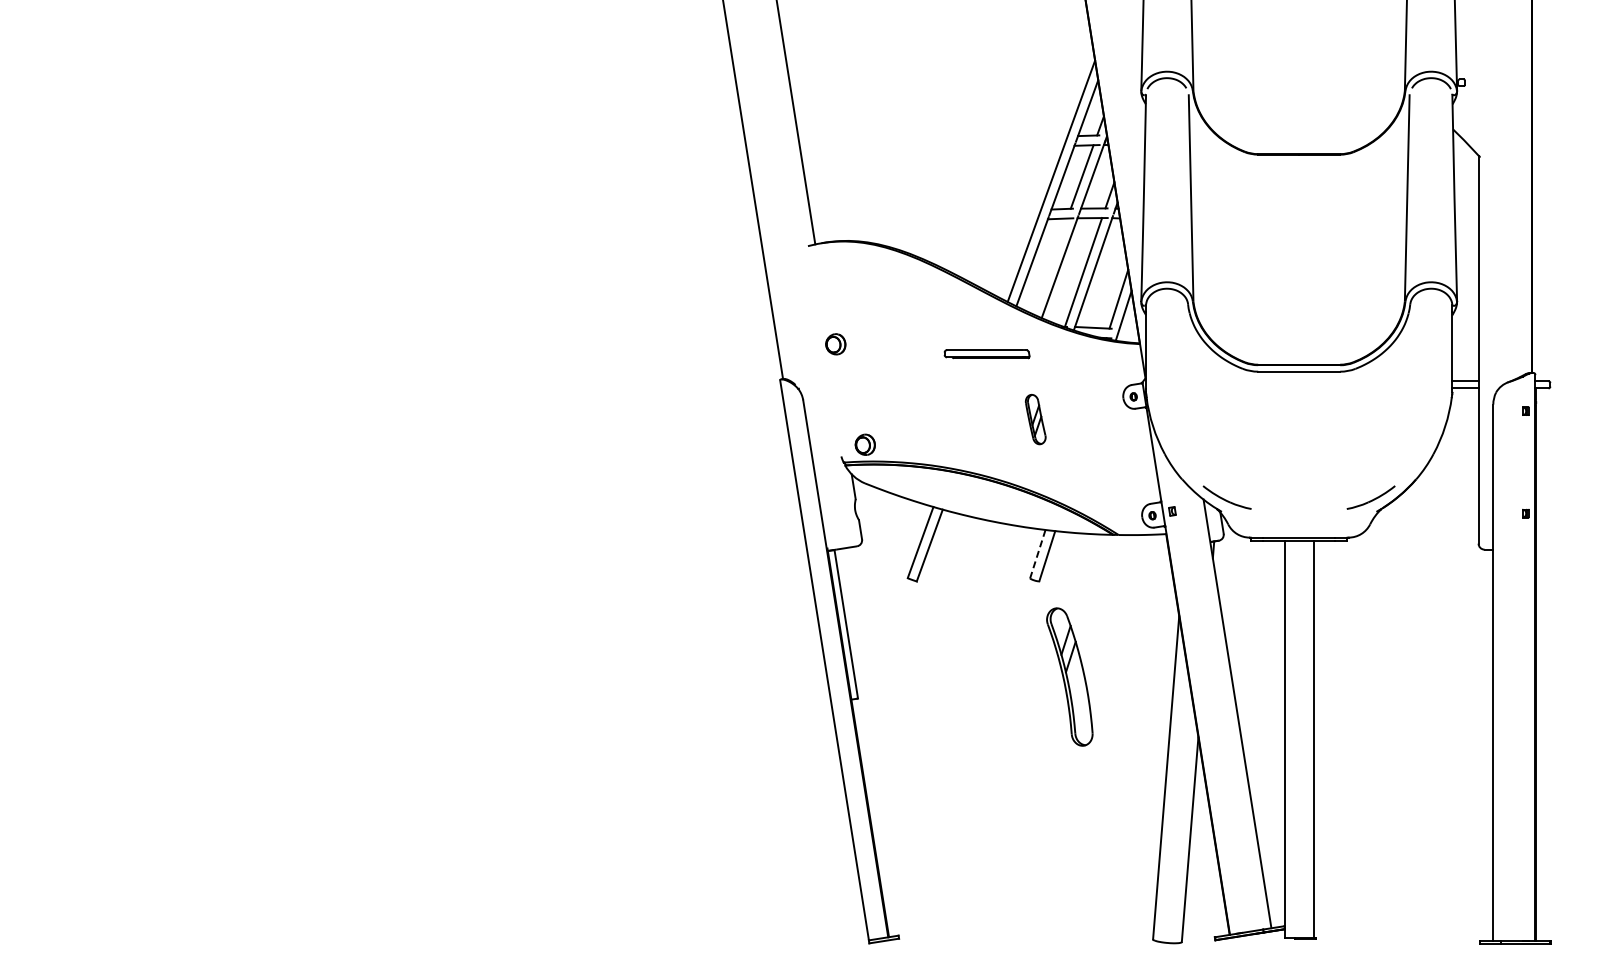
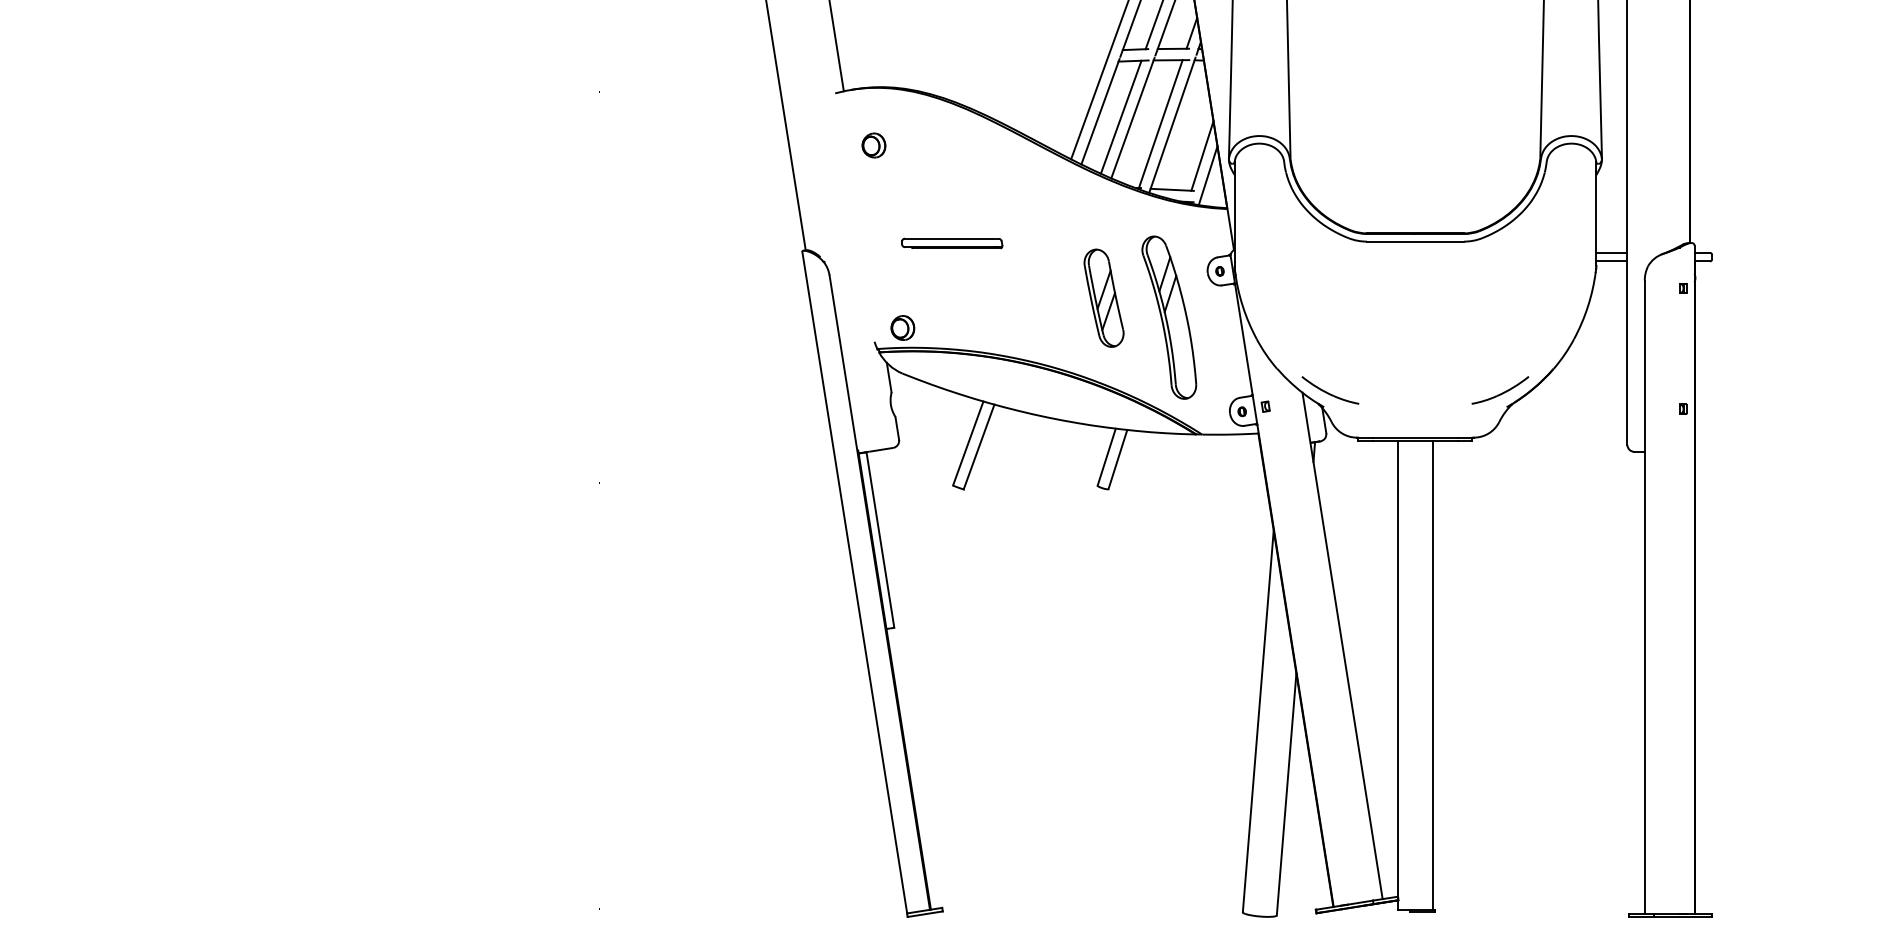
line: (1049, 266) -> (1120, 117), added
part: (835, 344) -> (873, 145), moved
part: (986, 354) -> (951, 243), moved
part: (1035, 419) -> (1103, 298), size x1.67
line: (1037, 554) -> (1106, 457), dashed -> solid
part: (1069, 676) -> (1168, 317), moved

